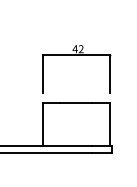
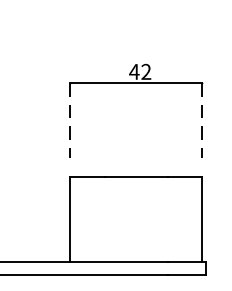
line: (42, 74) -> (70, 121), solid -> dashed
line: (109, 74) -> (201, 121), solid -> dashed

